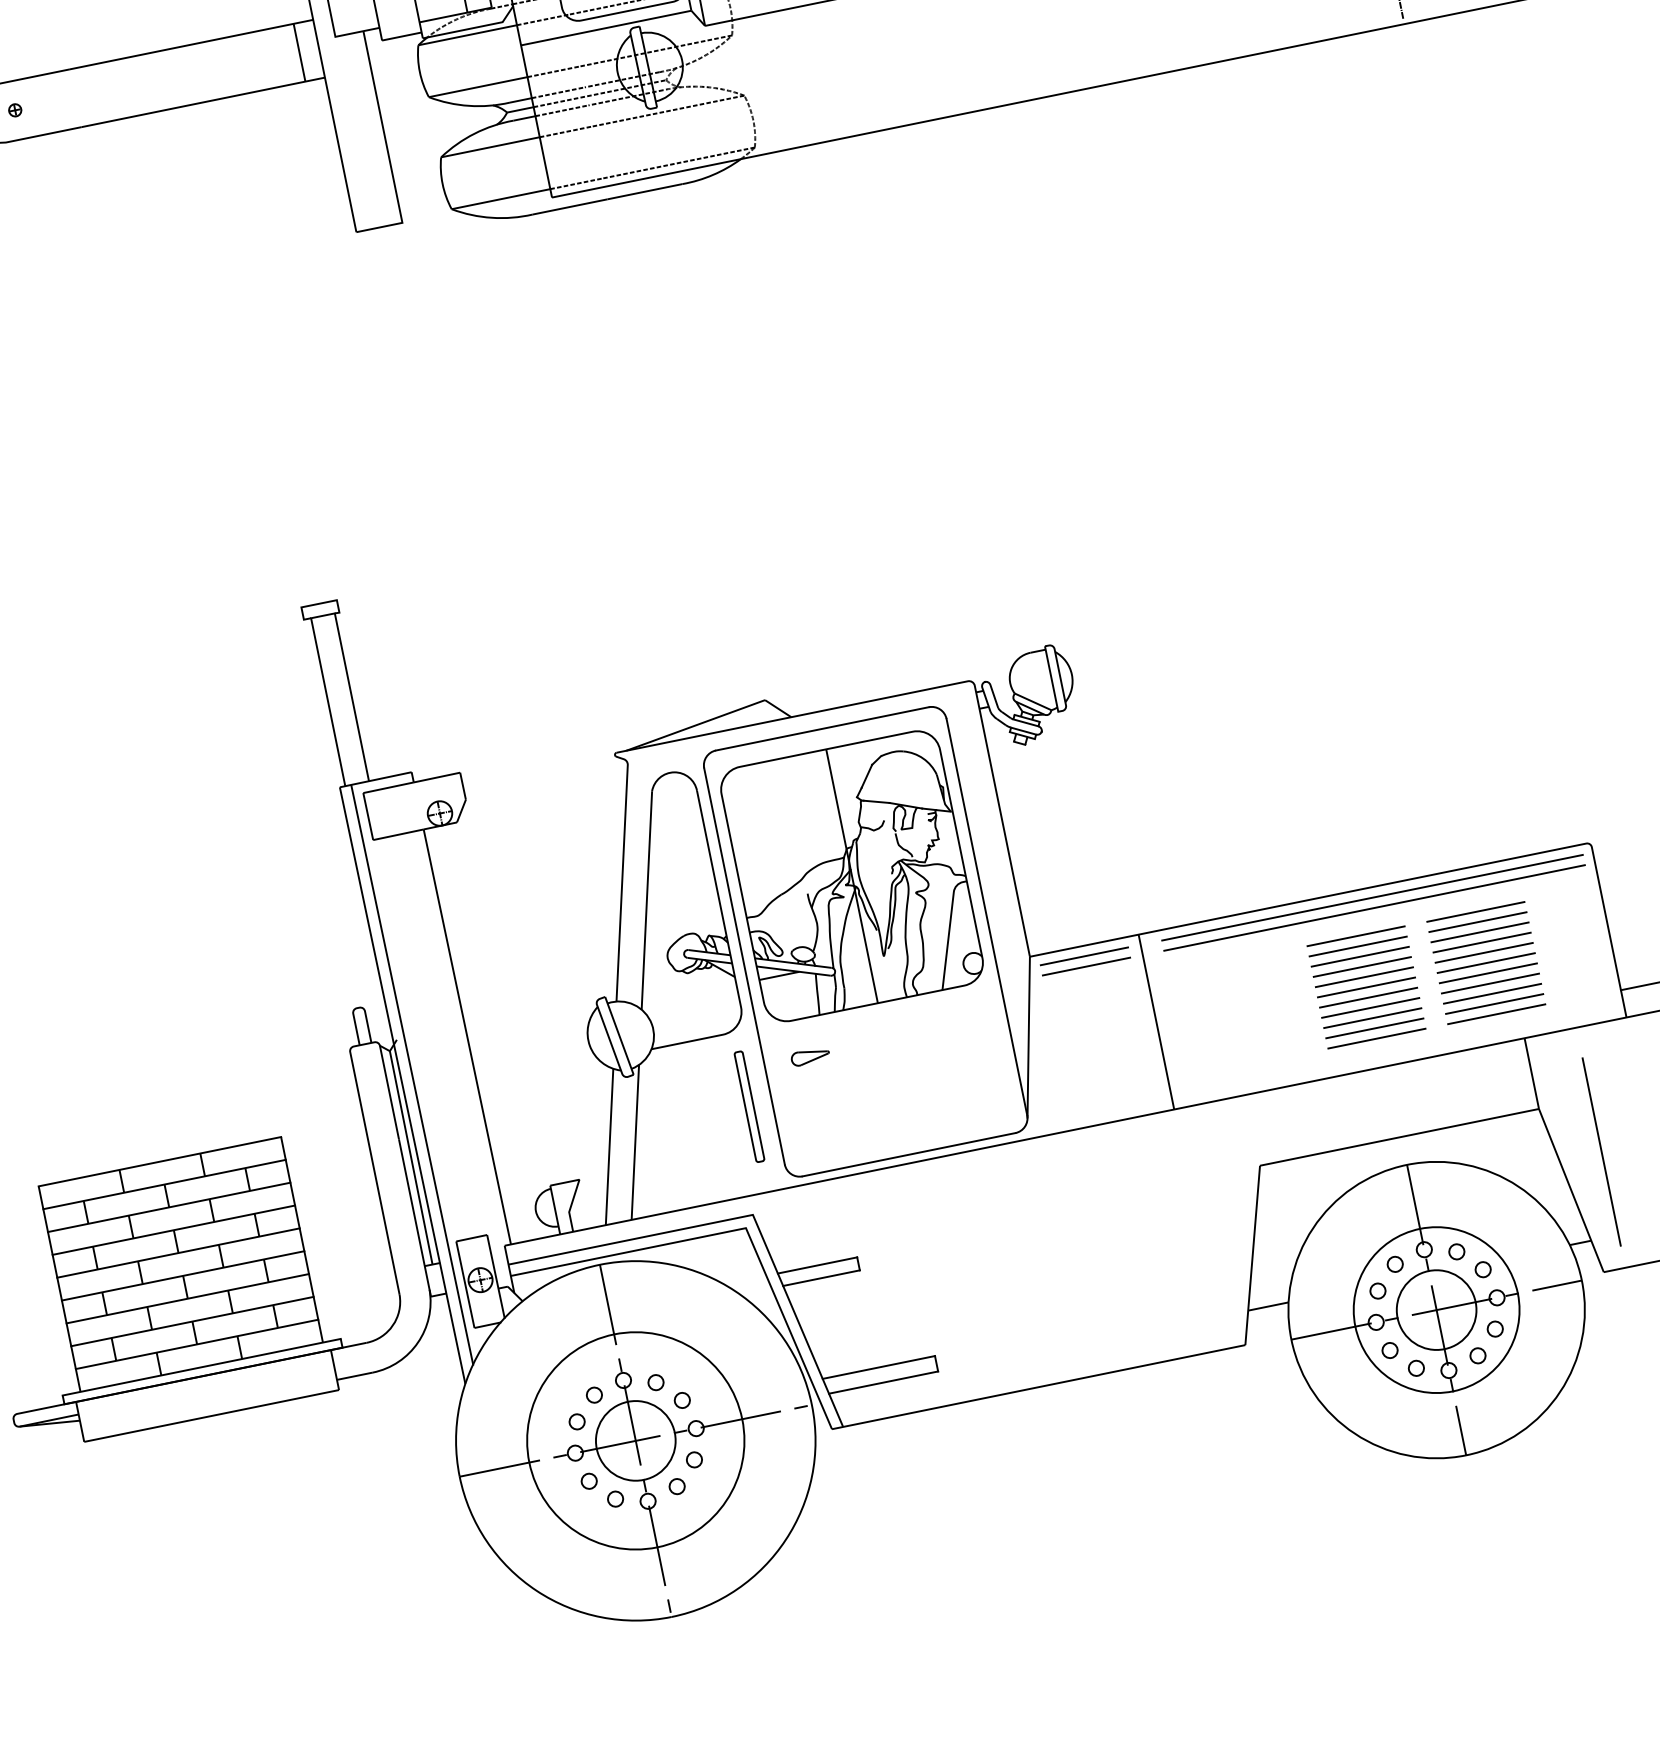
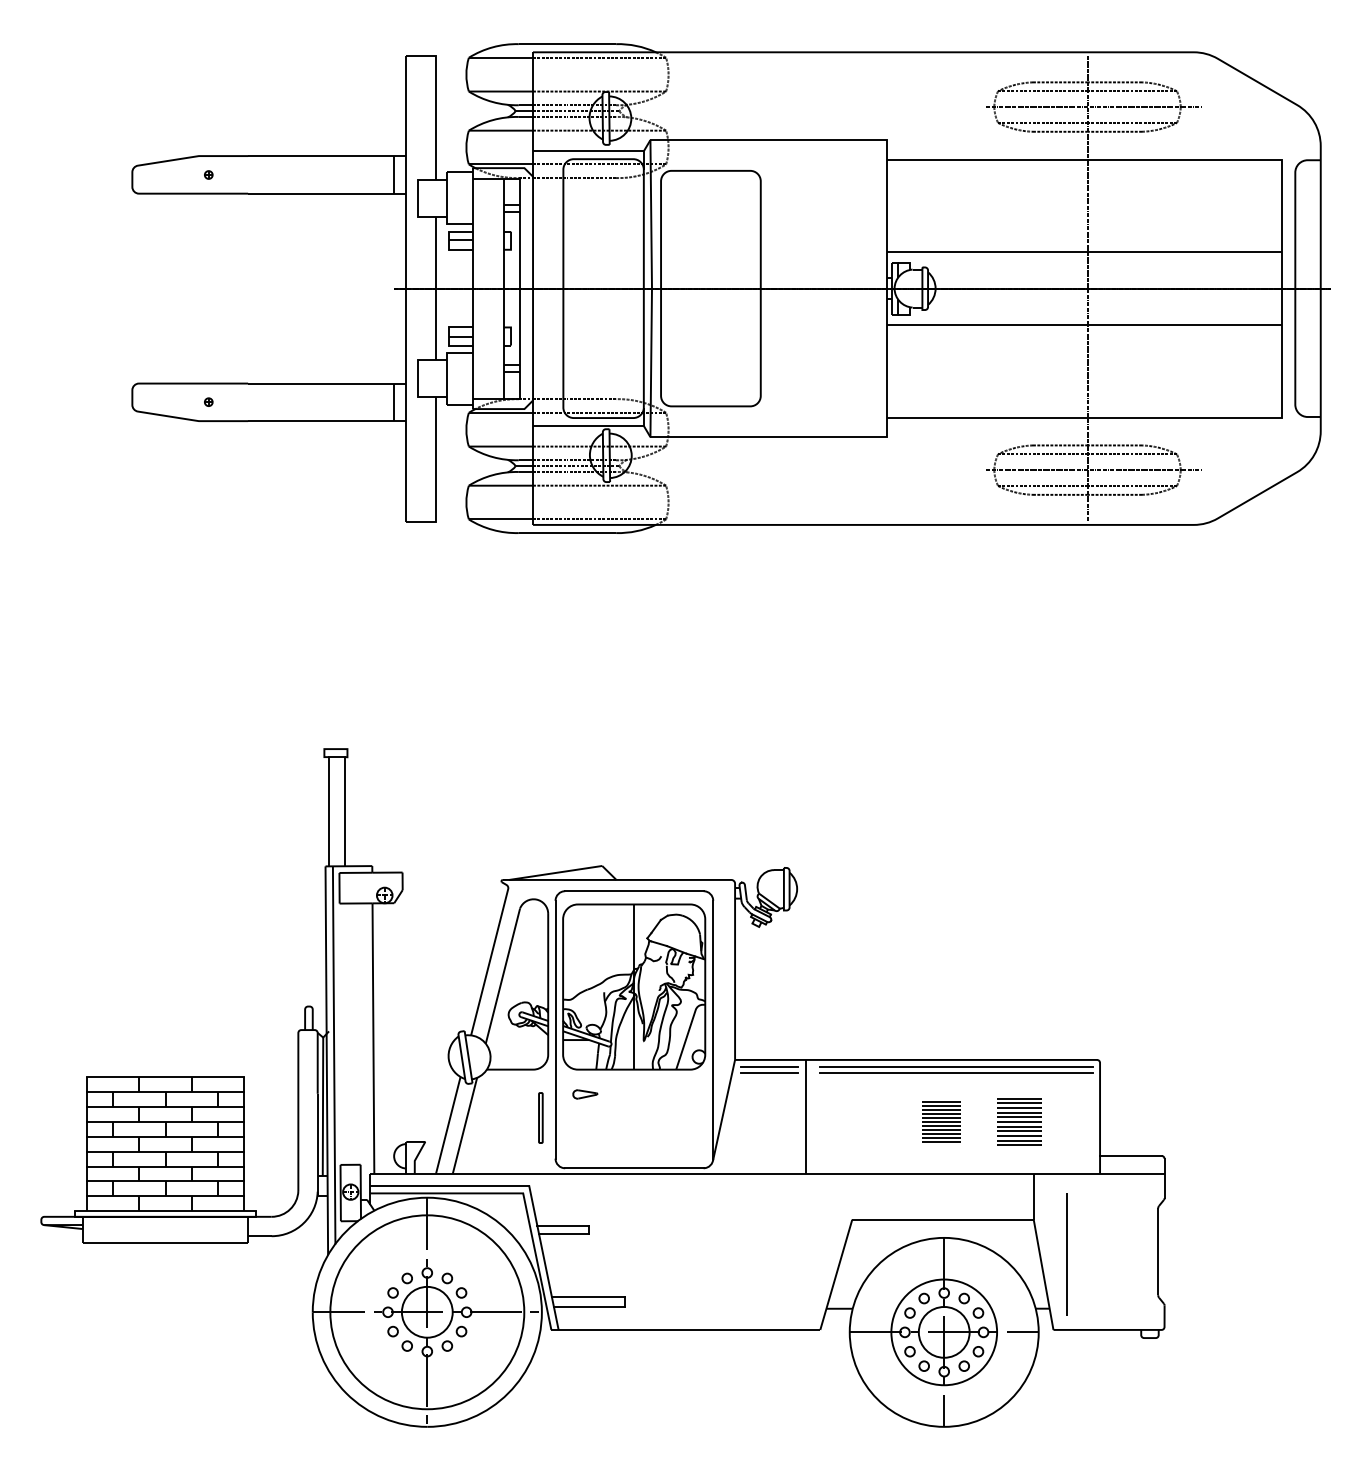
part: (1486, 962) -> (1019, 1121), size x0.7
part: (1366, 986) -> (941, 1121), size x0.6
part: (748, 1106) -> (540, 1117), size x0.7
circle: (636, 1441) -> (427, 1312), size x1.4

